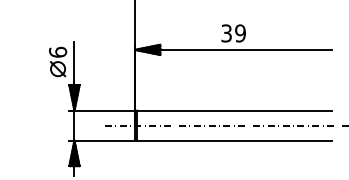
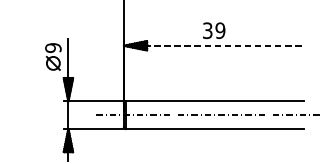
line: (233, 49) -> (214, 45), solid -> dashed
text: (58, 51) -> (53, 47), 6 -> 9

